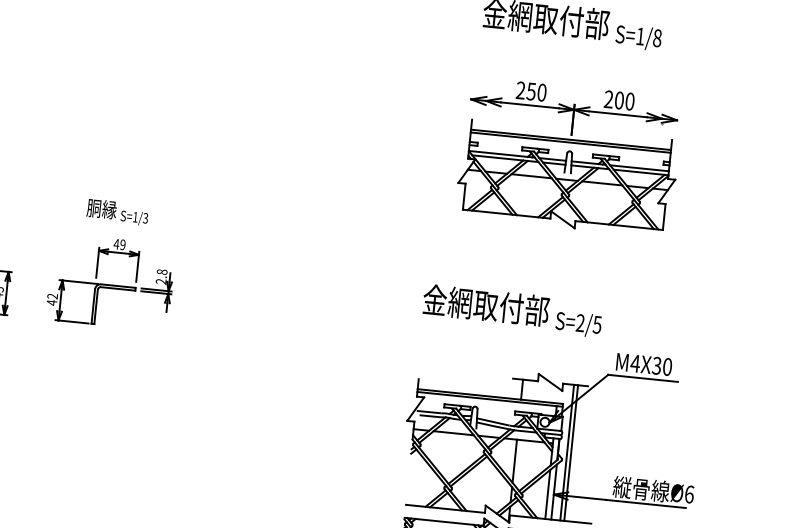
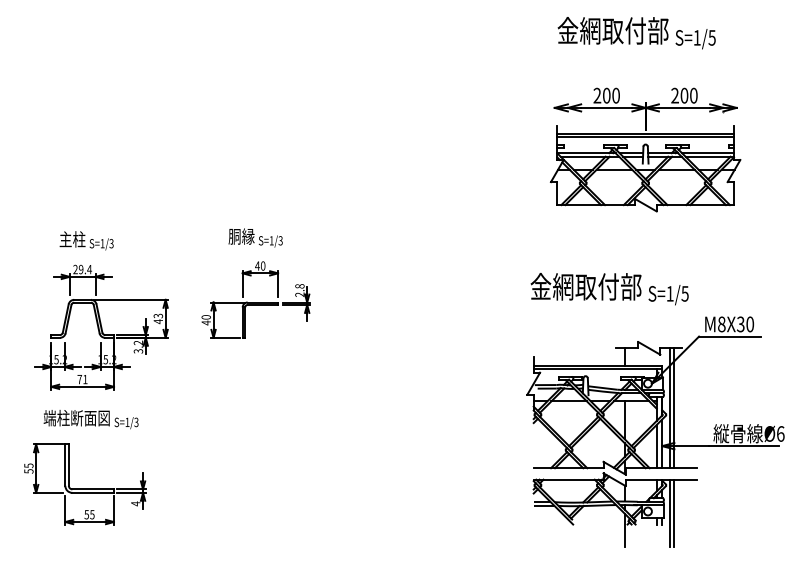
text: (656, 37) -> (711, 37), S=1/8 -> S=1/5
text: (531, 91) -> (606, 95), 250 -> 200
text: (122, 244) -> (262, 265), 49 -> 40
text: (51, 296) -> (205, 317), 42 -> 40
text: (579, 322) -> (669, 293), S=2/5 -> S=1/5
text: (635, 363) -> (721, 324), M4X30 -> M8X30

